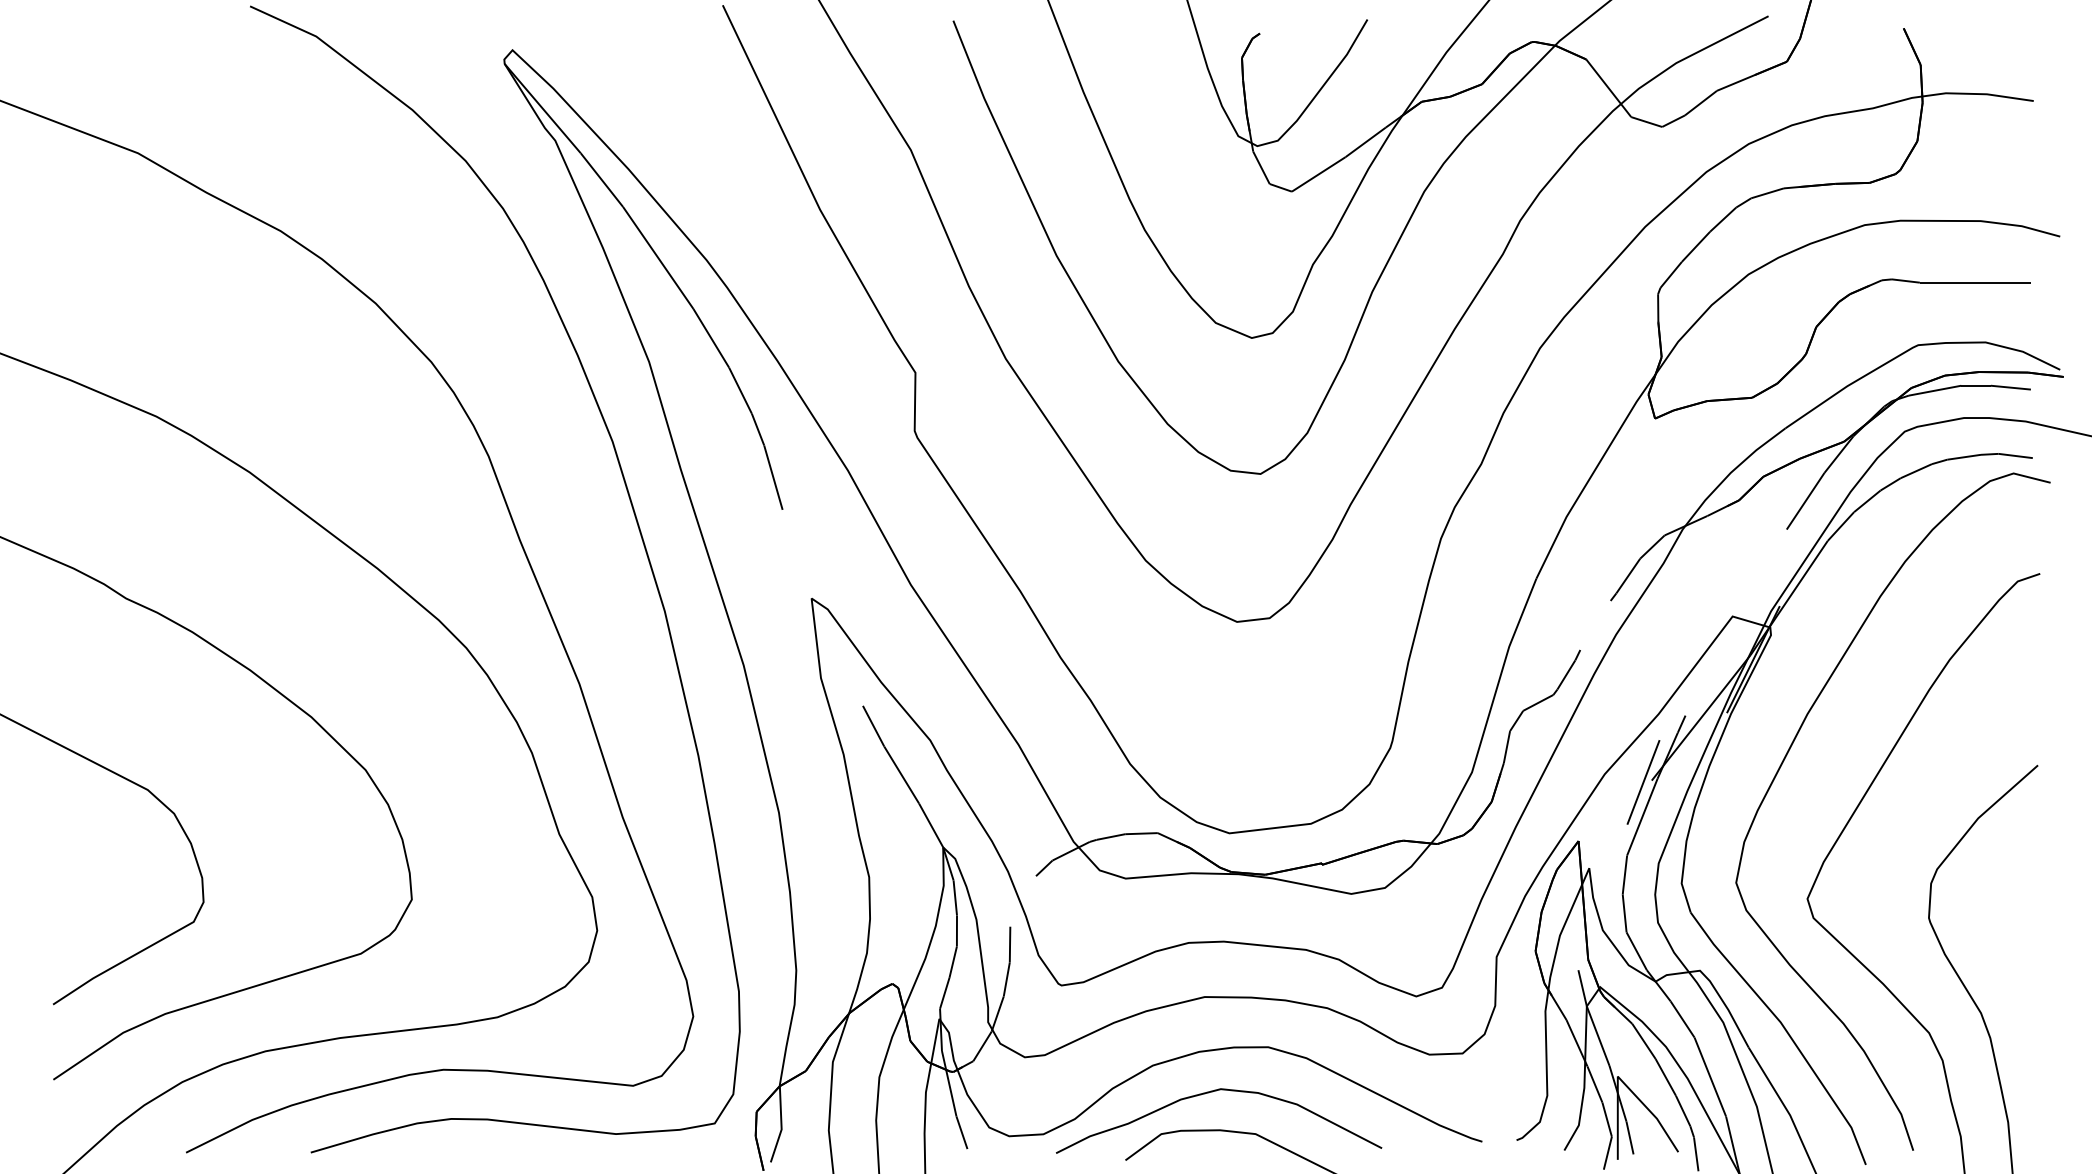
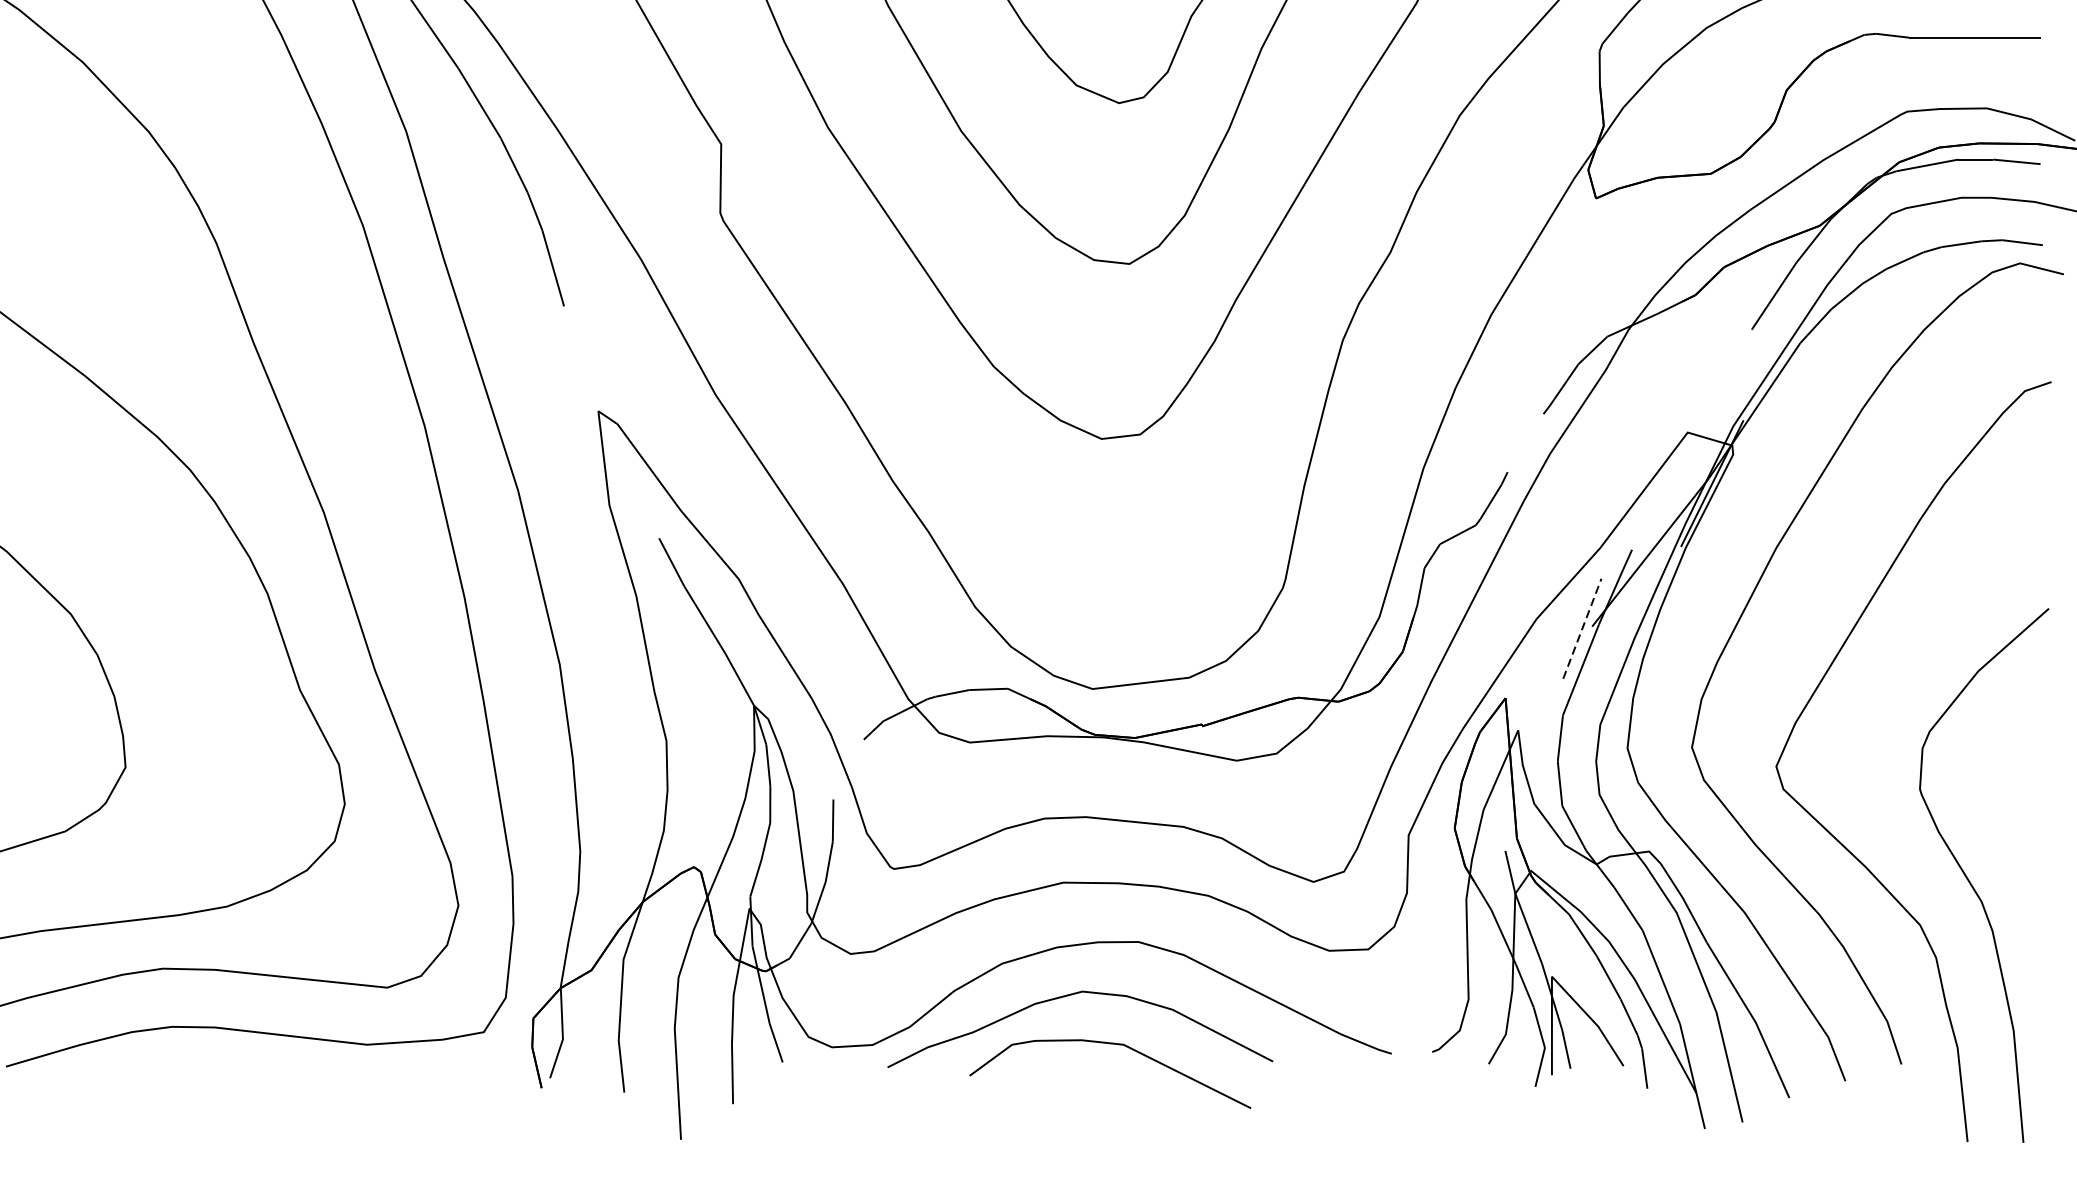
line: (1643, 781) -> (1582, 627), solid -> dashed

